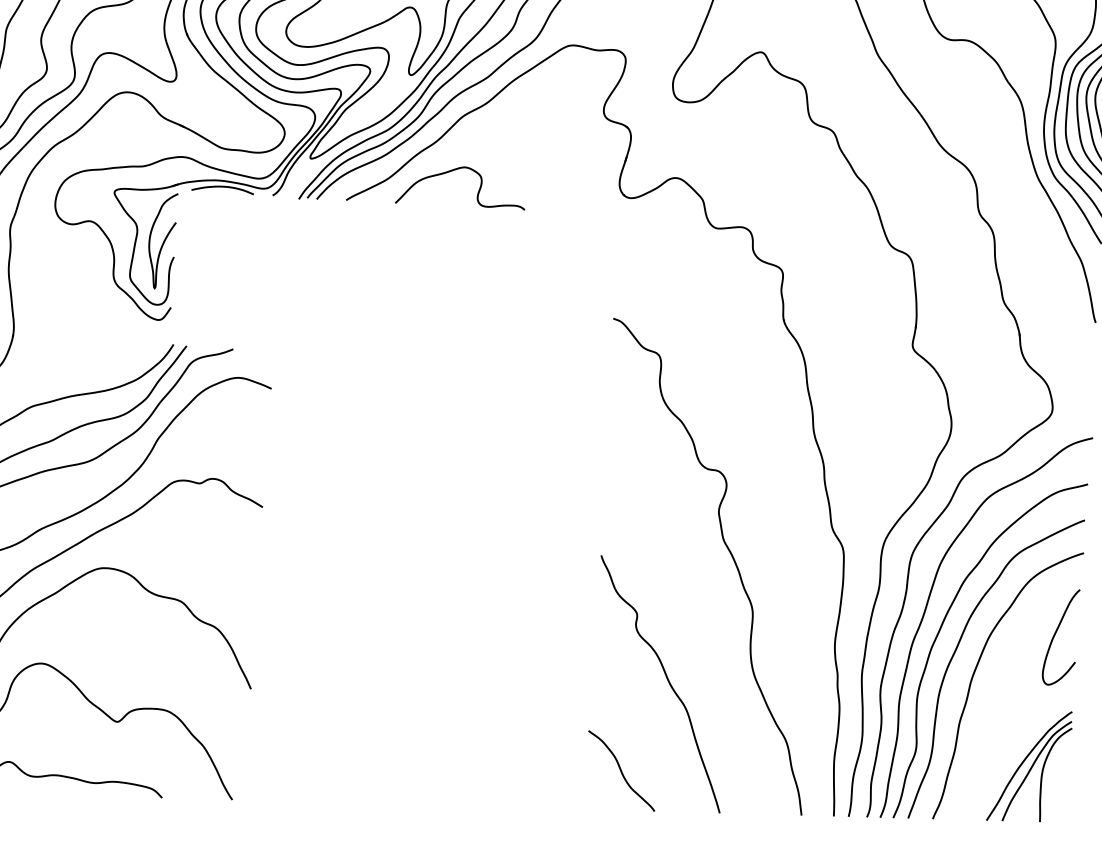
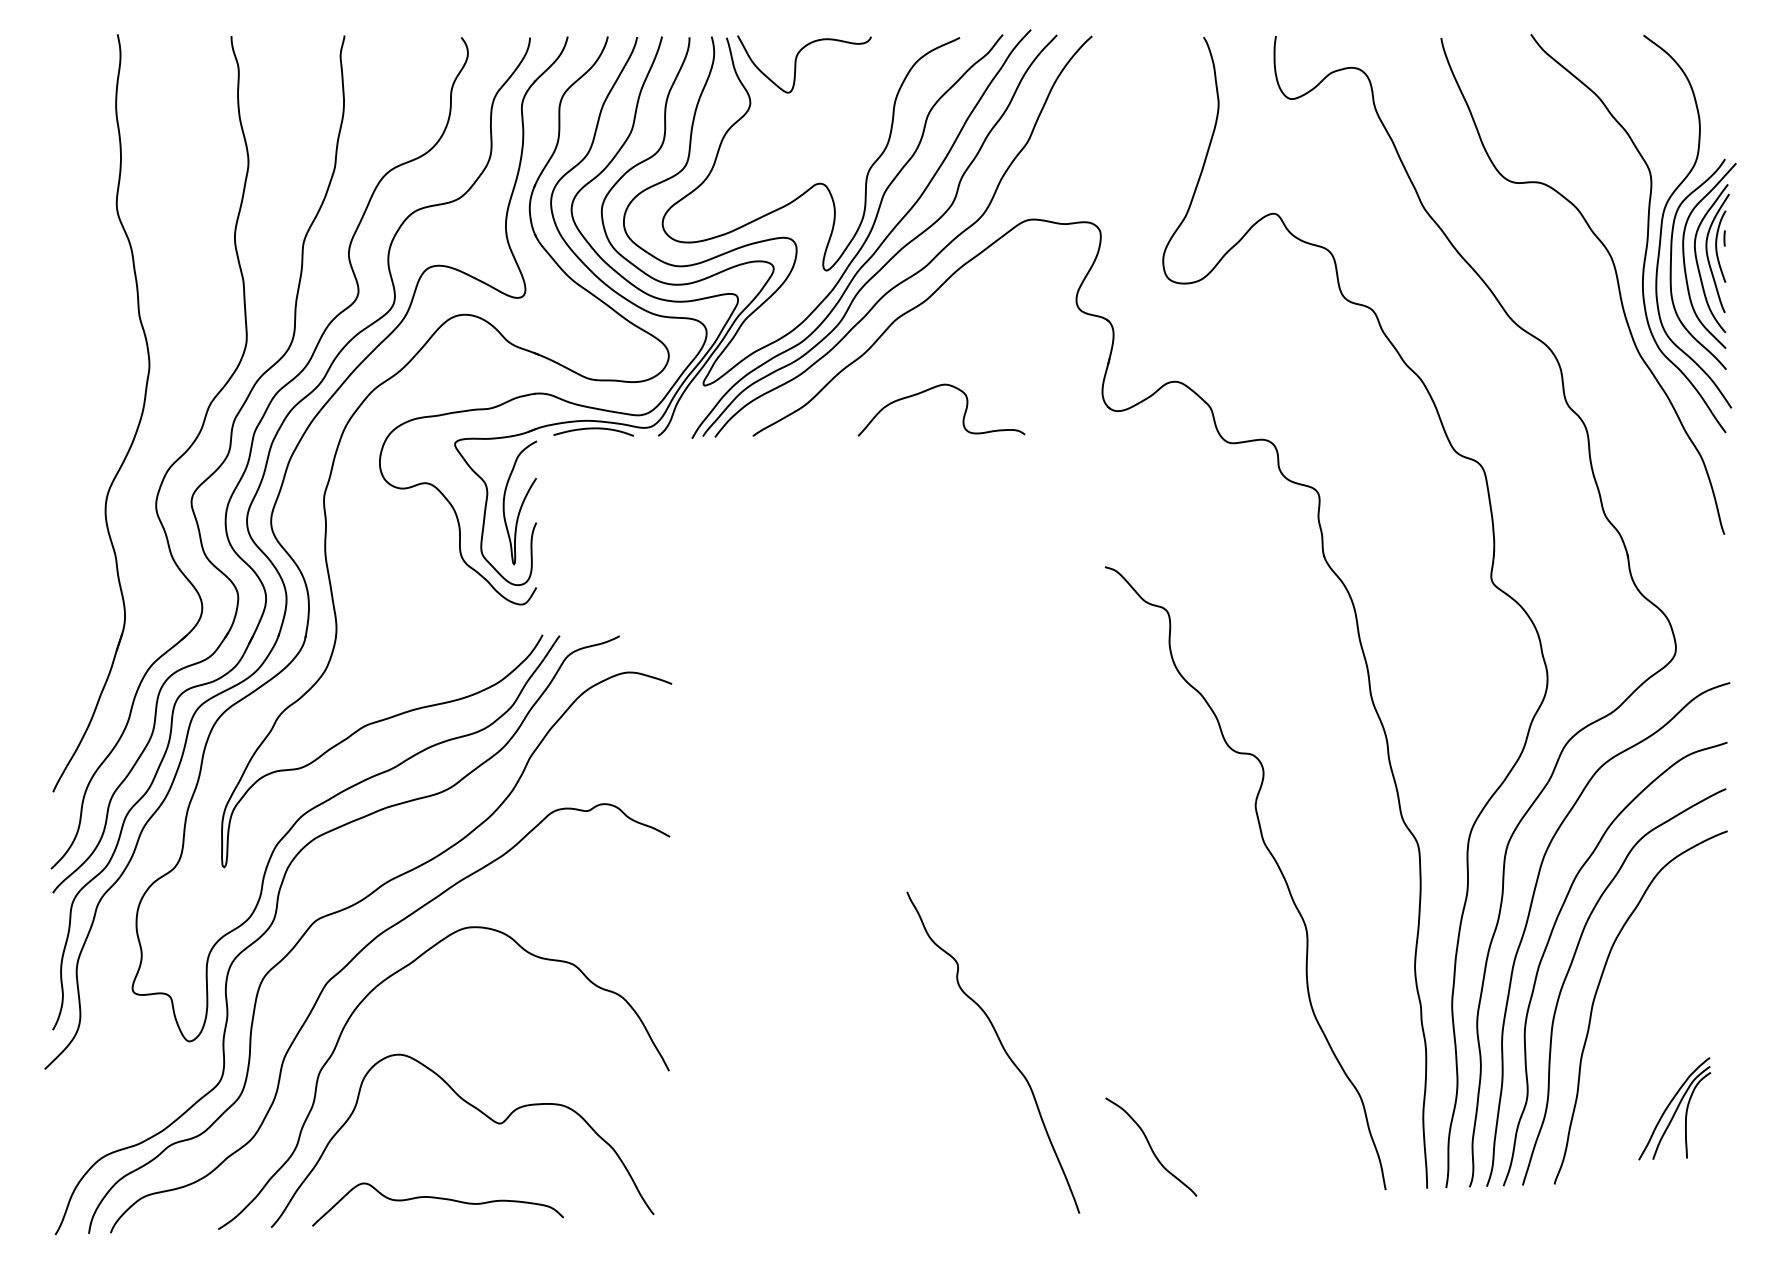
curve: (456, 169) -> (934, 388), moved
curve: (1055, 635) -> (1697, 938), removed
curve: (667, 681) -> (1002, 1048), moved
part: (1029, 765) -> (1674, 1108), size x0.7

